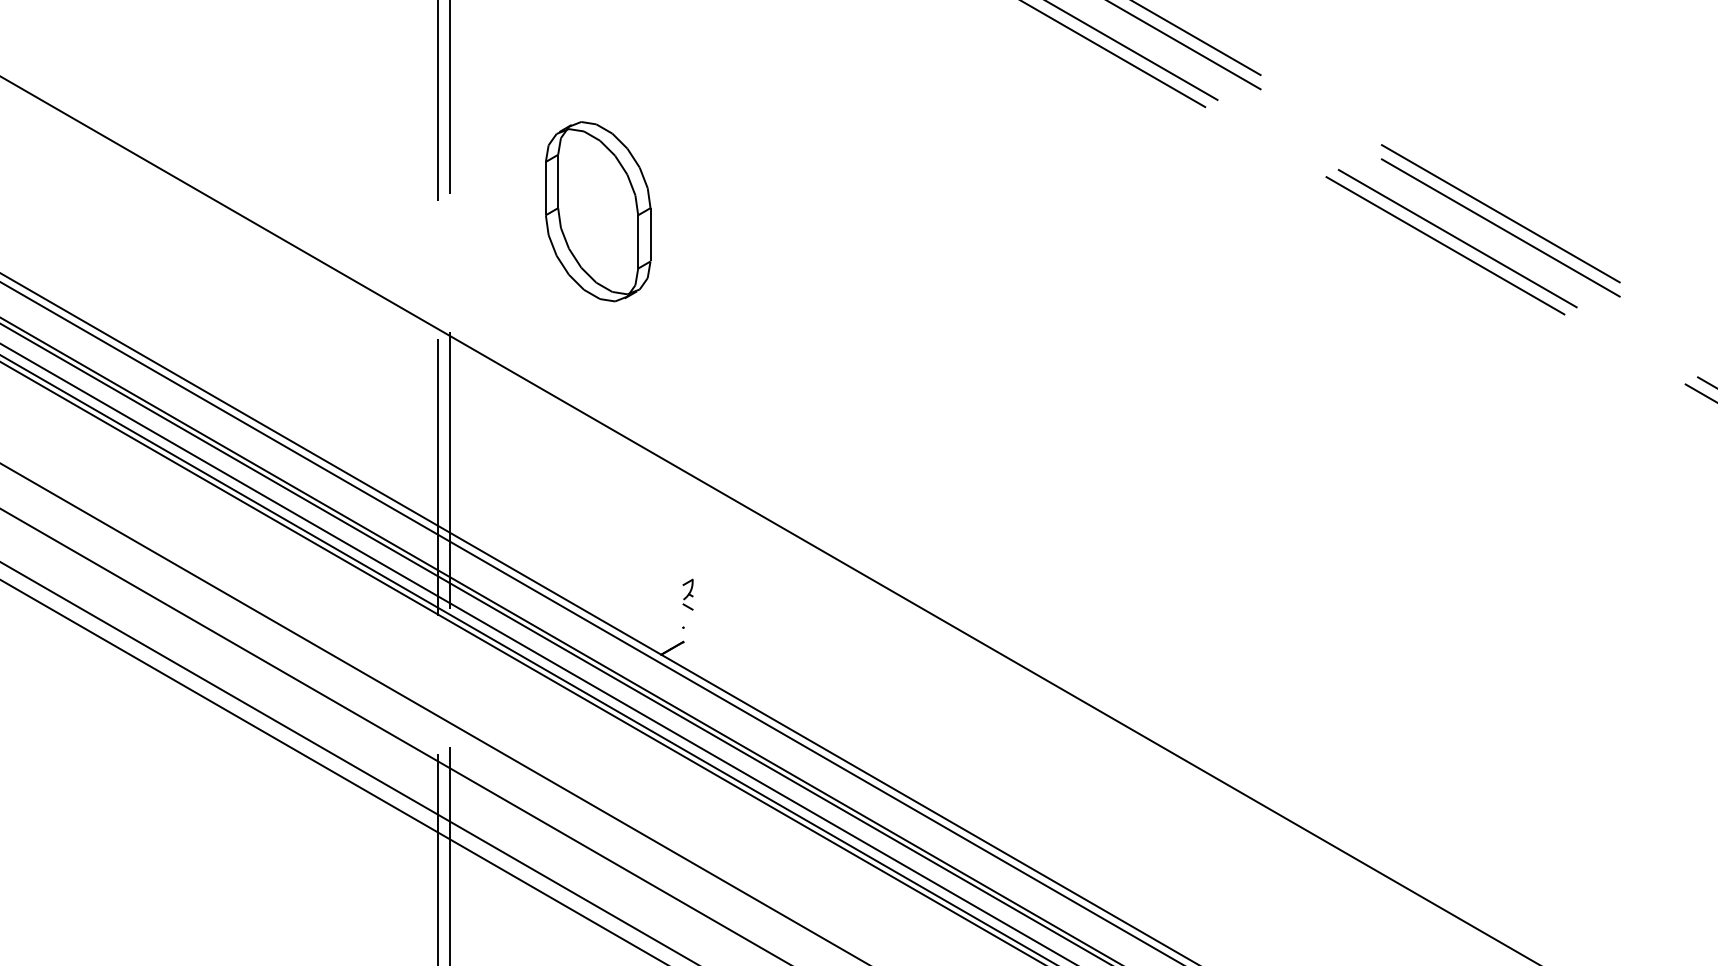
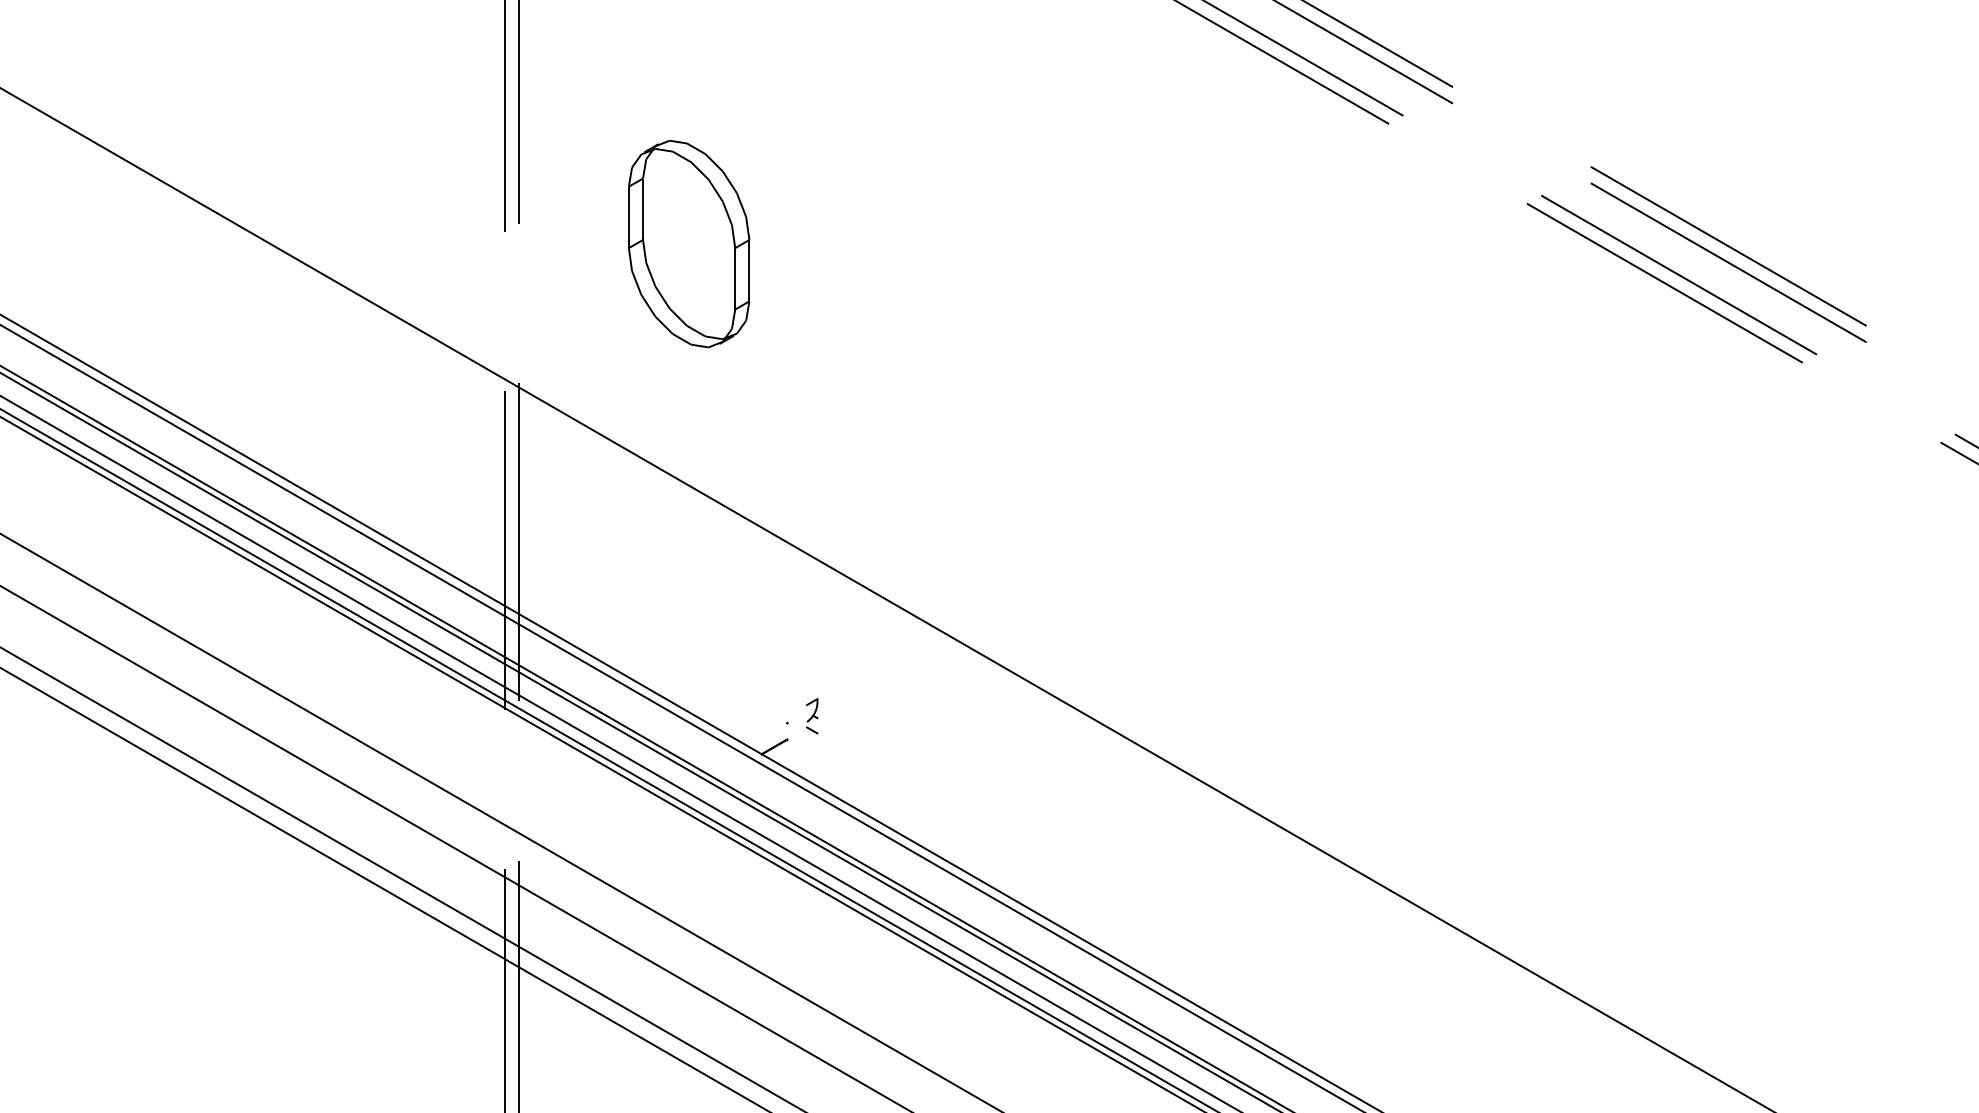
part: (687, 594) -> (811, 716), moved

